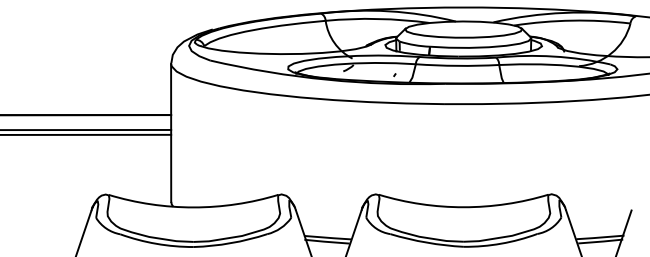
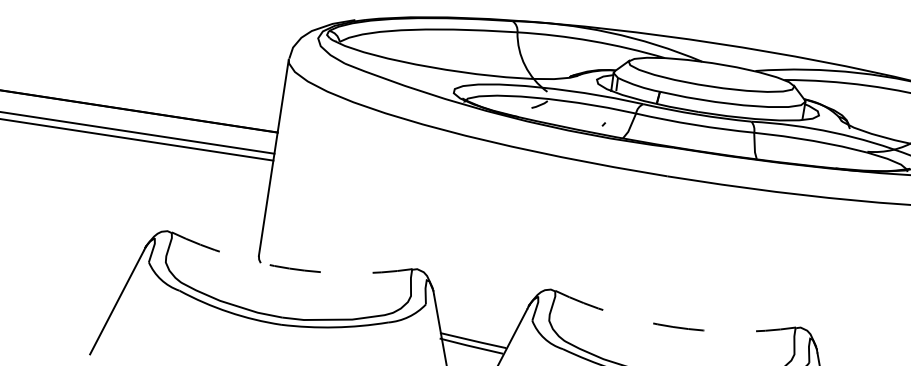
arc: (193, 207) -> (289, 268), solid -> dashed
arc: (463, 207) -> (672, 327), solid -> dashed

